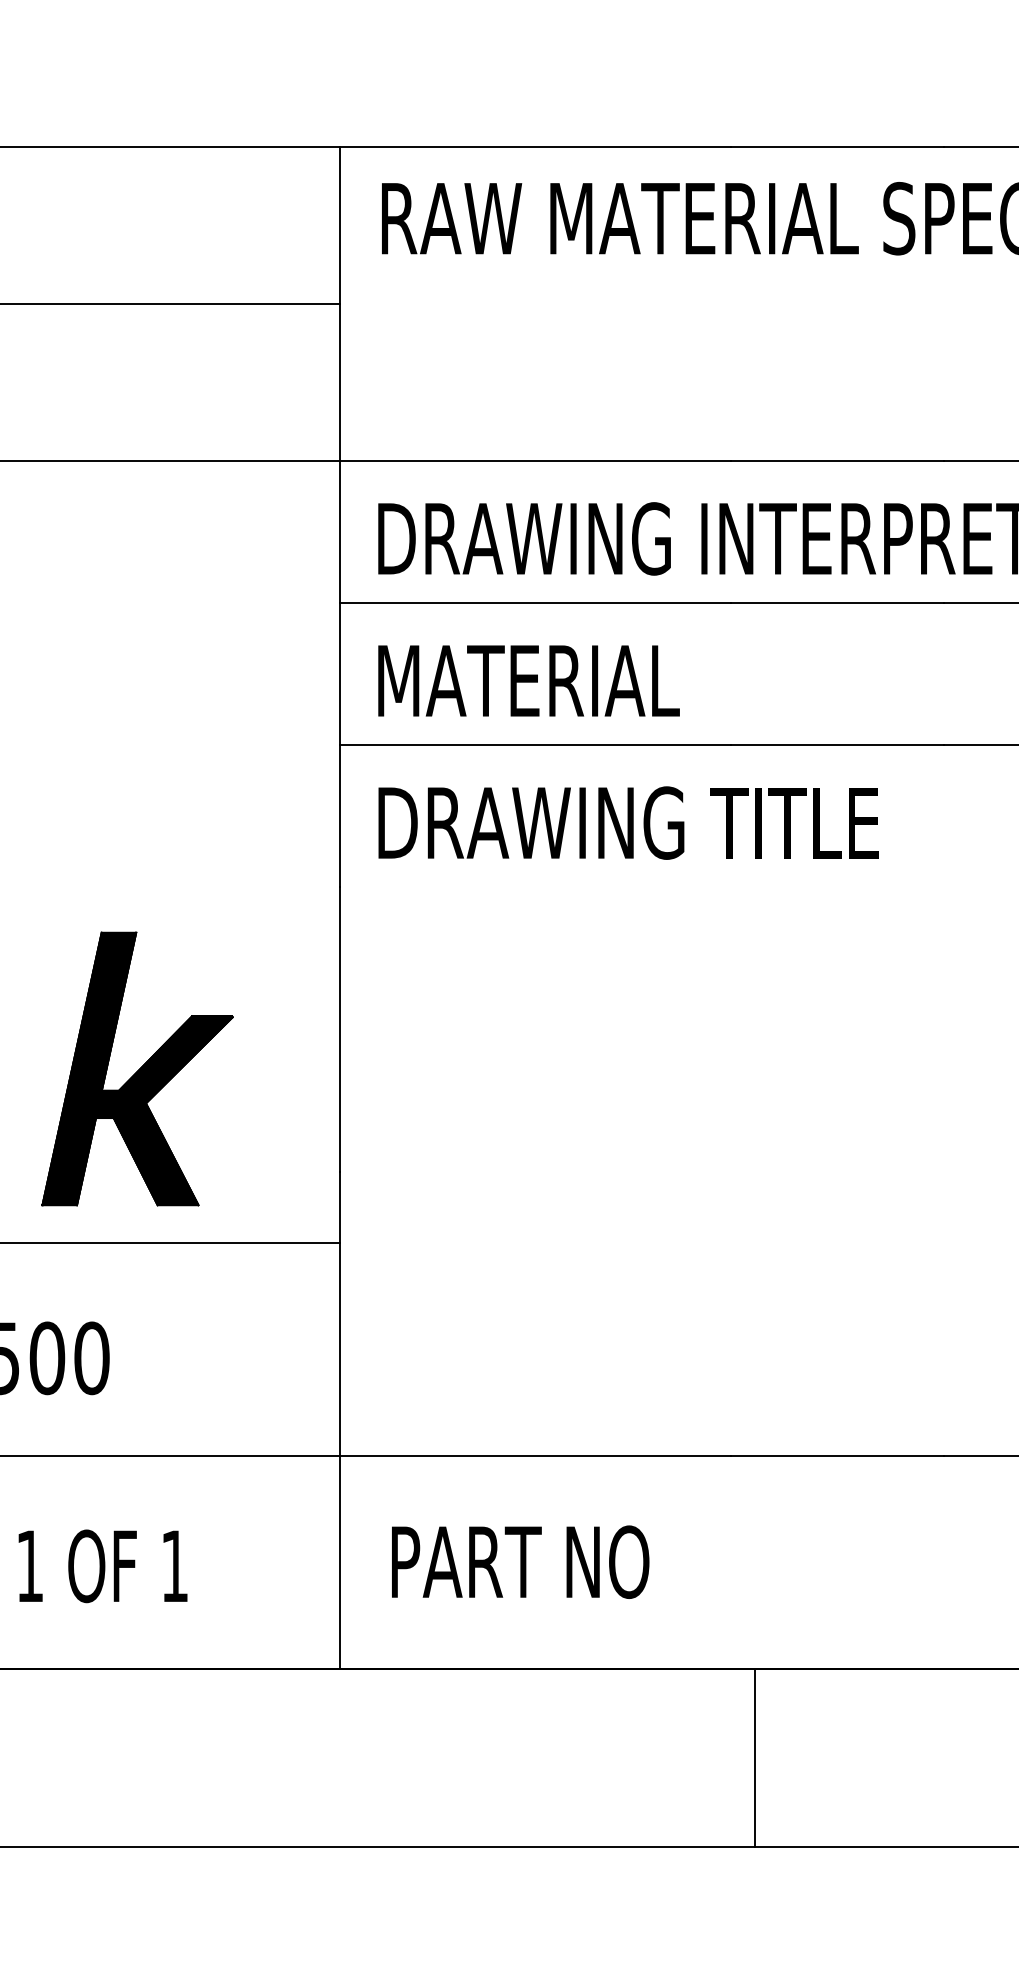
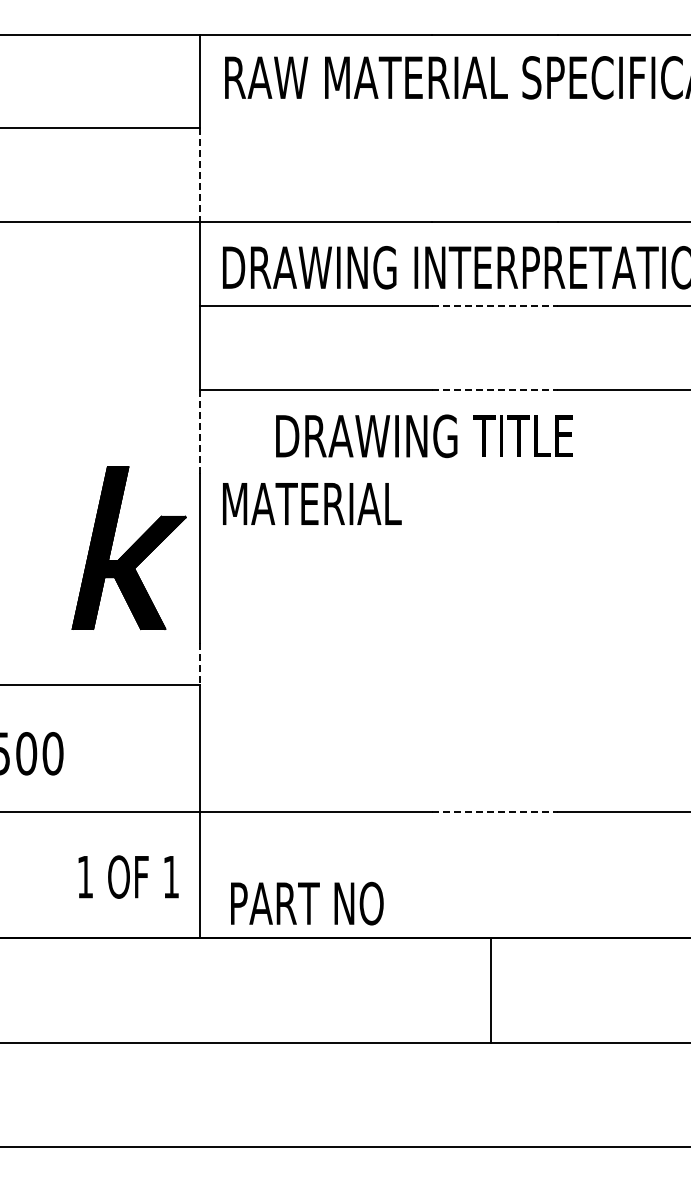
line: (340, 383) -> (200, 175), solid -> dashed
line: (837, 602) -> (495, 305), solid -> dashed
text: (529, 680) -> (312, 503), moved
line: (837, 745) -> (495, 390), solid -> dashed
line: (340, 816) -> (200, 432), solid -> dashed
text: (628, 823) -> (424, 436), moved
part: (136, 1069) -> (128, 548), moved
line: (340, 1207) -> (200, 664), solid -> dashed
line: (837, 1455) -> (495, 811), solid -> dashed
text: (520, 1561) -> (307, 903), moved
text: (102, 1565) -> (128, 876), moved
line: (755, 1757) -> (490, 990), moved

